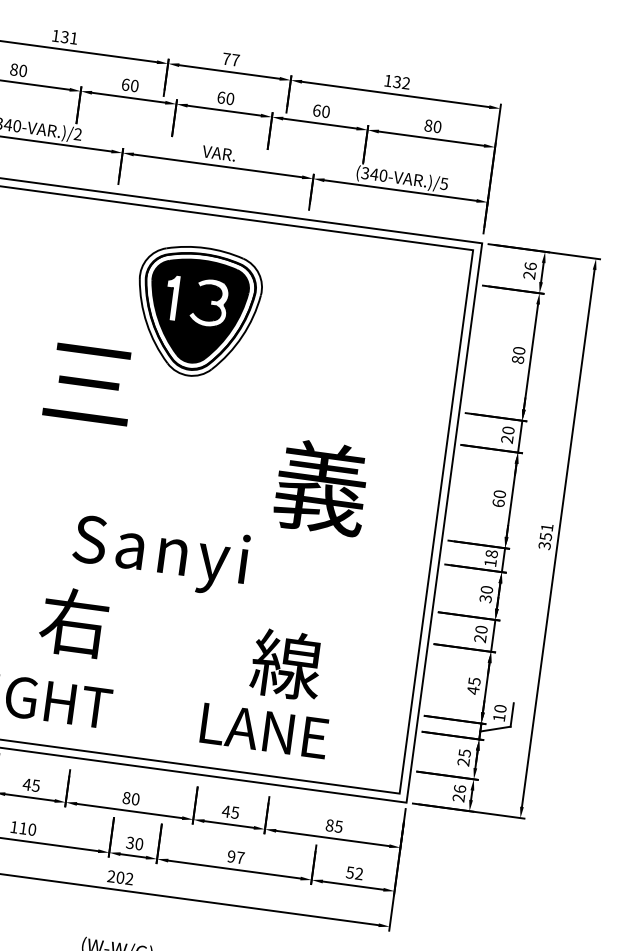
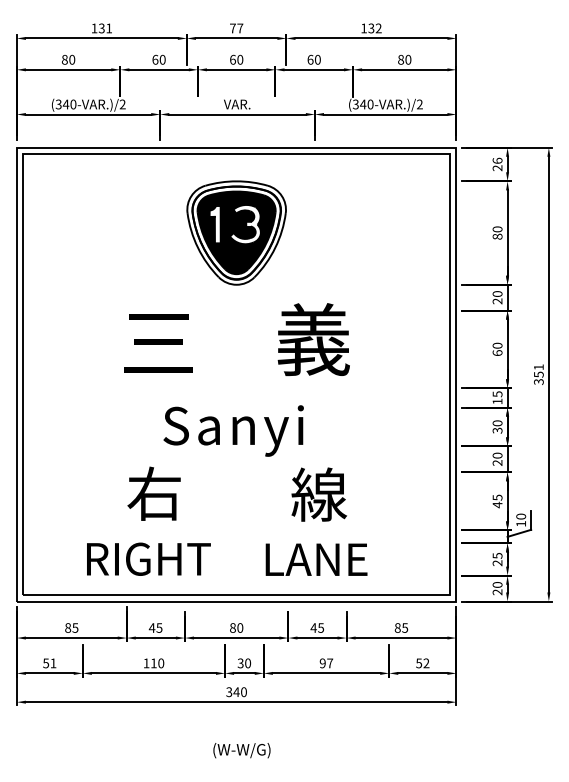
text: (443, 183) -> (419, 104), (340-VAR.)/5 -> (340-VAR.)/2
text: (89, 384) -> (158, 343), moved
text: (321, 487) -> (313, 339), moved
text: (491, 554) -> (497, 394), 18 -> 15
text: (73, 622) -> (153, 493), moved
text: (287, 664) -> (319, 494), moved
text: (264, 730) -> (316, 559), moved
text: (459, 788) -> (497, 584), 26 -> 20
text: (120, 878) -> (236, 692), 202 -> 340

